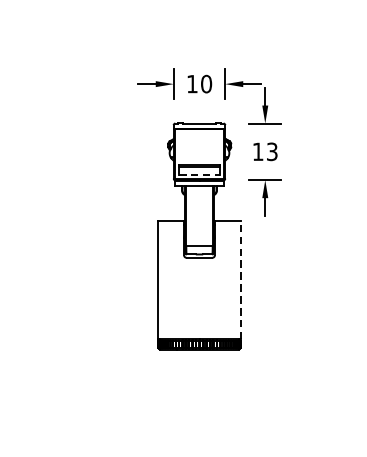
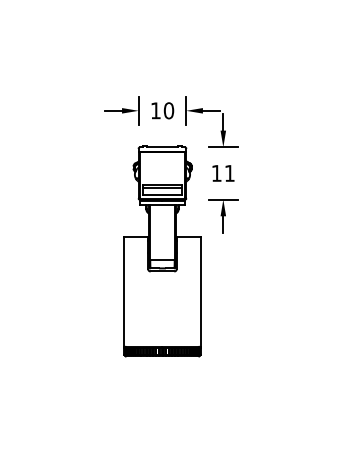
text: (271, 150) -> (229, 172), 13 -> 11
line: (199, 174) -> (162, 194), dashed -> solid
line: (240, 280) -> (200, 292), dashed -> solid

